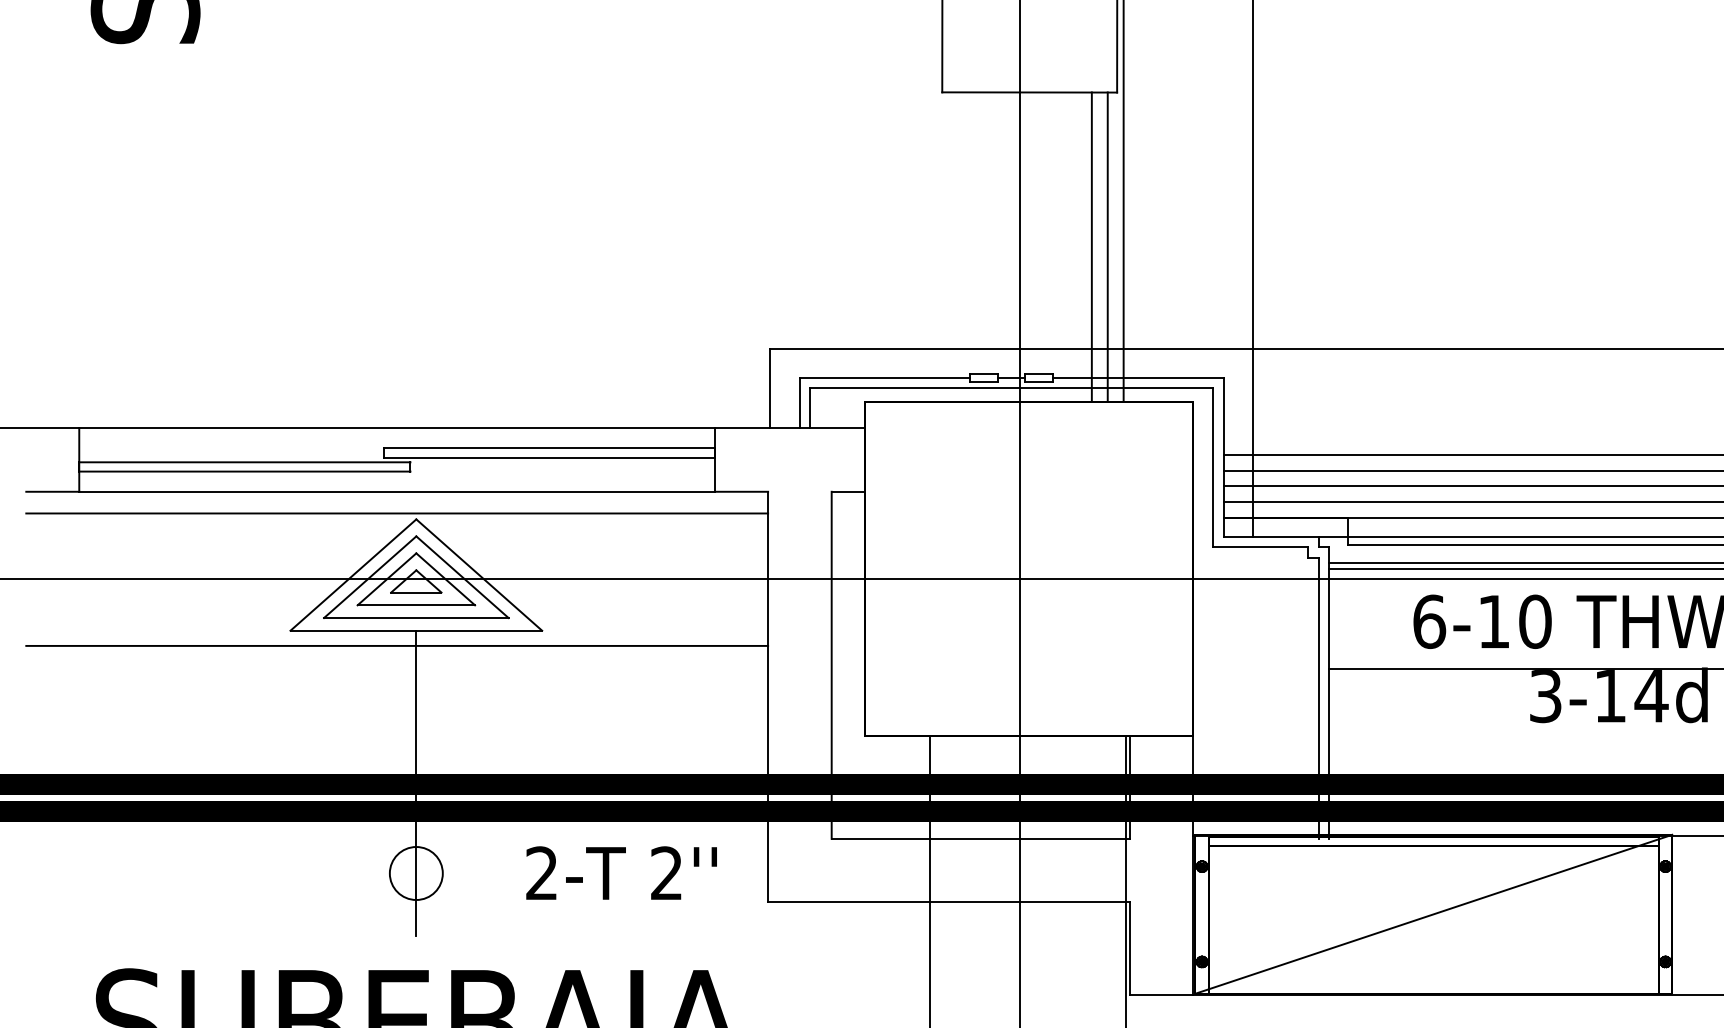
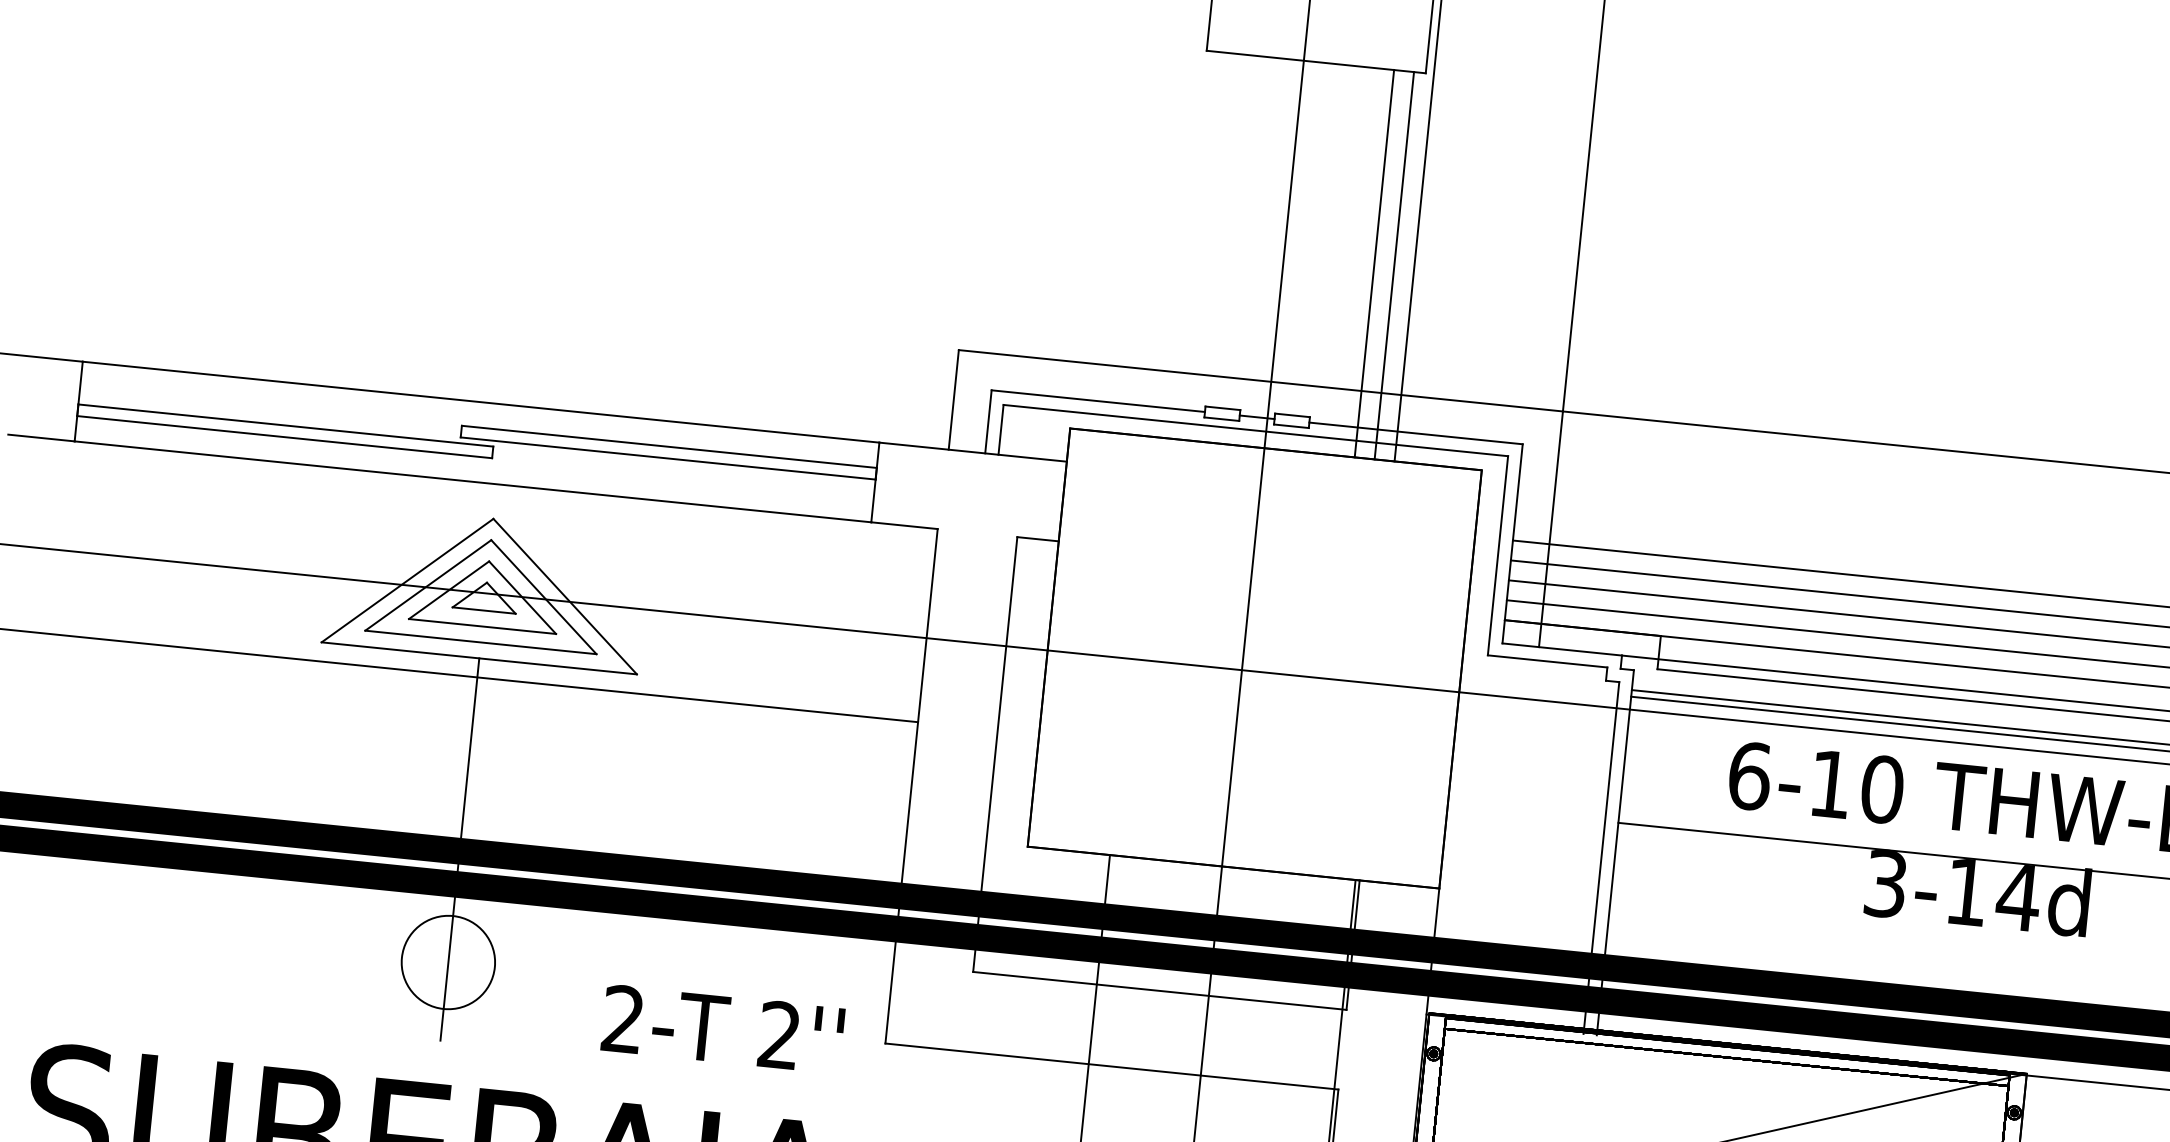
line: (397, 513) -> (470, 509), removed
text: (621, 872) -> (722, 1028), moved
circle: (415, 873) -> (447, 962), size x1.4

